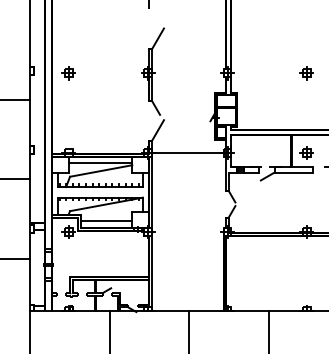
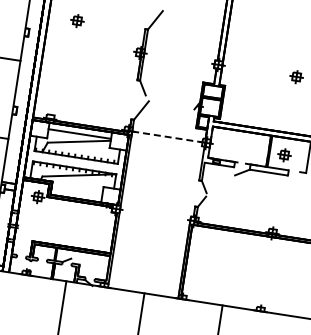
part: (68, 73) -> (77, 20), moved
line: (187, 152) -> (167, 136), solid -> dashed
line: (106, 221) -> (76, 192), removed

